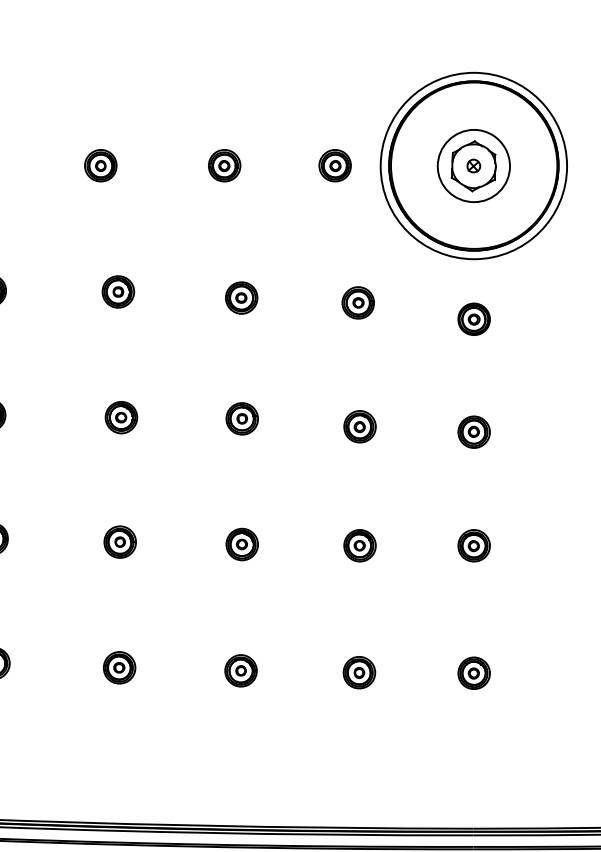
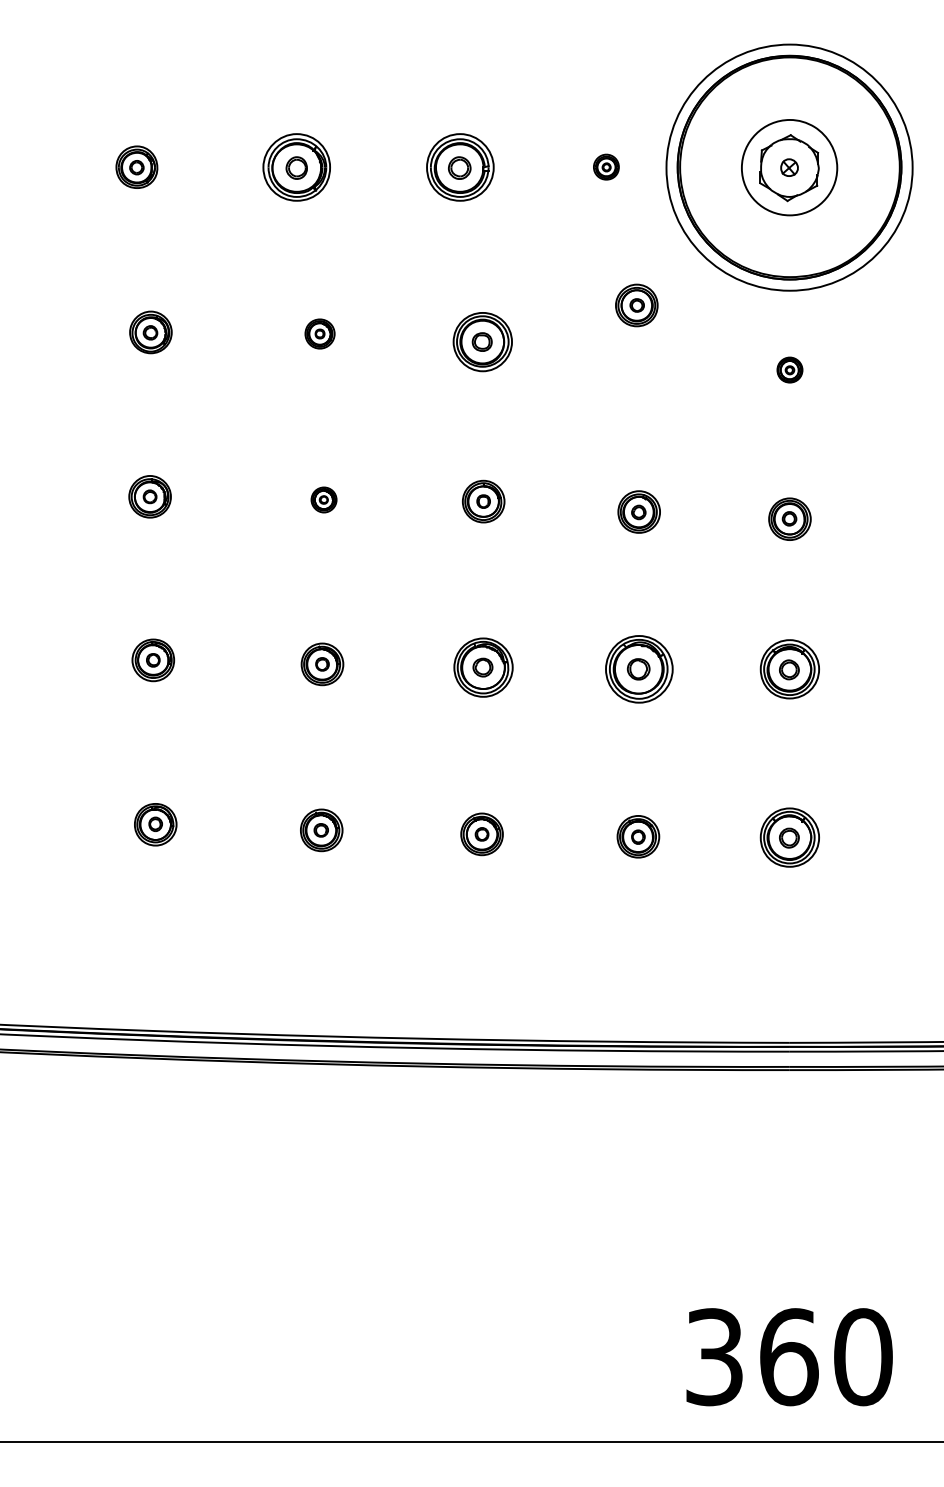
part: (100, 165) -> (296, 166), size x1.6
part: (224, 165) -> (460, 166), size x1.6
part: (335, 165) -> (606, 166), size x0.6
part: (117, 291) -> (319, 333), size x0.7
part: (241, 297) -> (482, 341), size x1.4
part: (357, 302) -> (636, 305), moved
part: (473, 318) -> (789, 369), size x0.6
part: (120, 417) -> (323, 499), size x0.6
part: (242, 544) -> (483, 667), size x1.4
part: (359, 545) -> (638, 668), size x1.6
part: (473, 545) -> (789, 668), size x1.4
part: (473, 673) -> (789, 837), size x1.4

